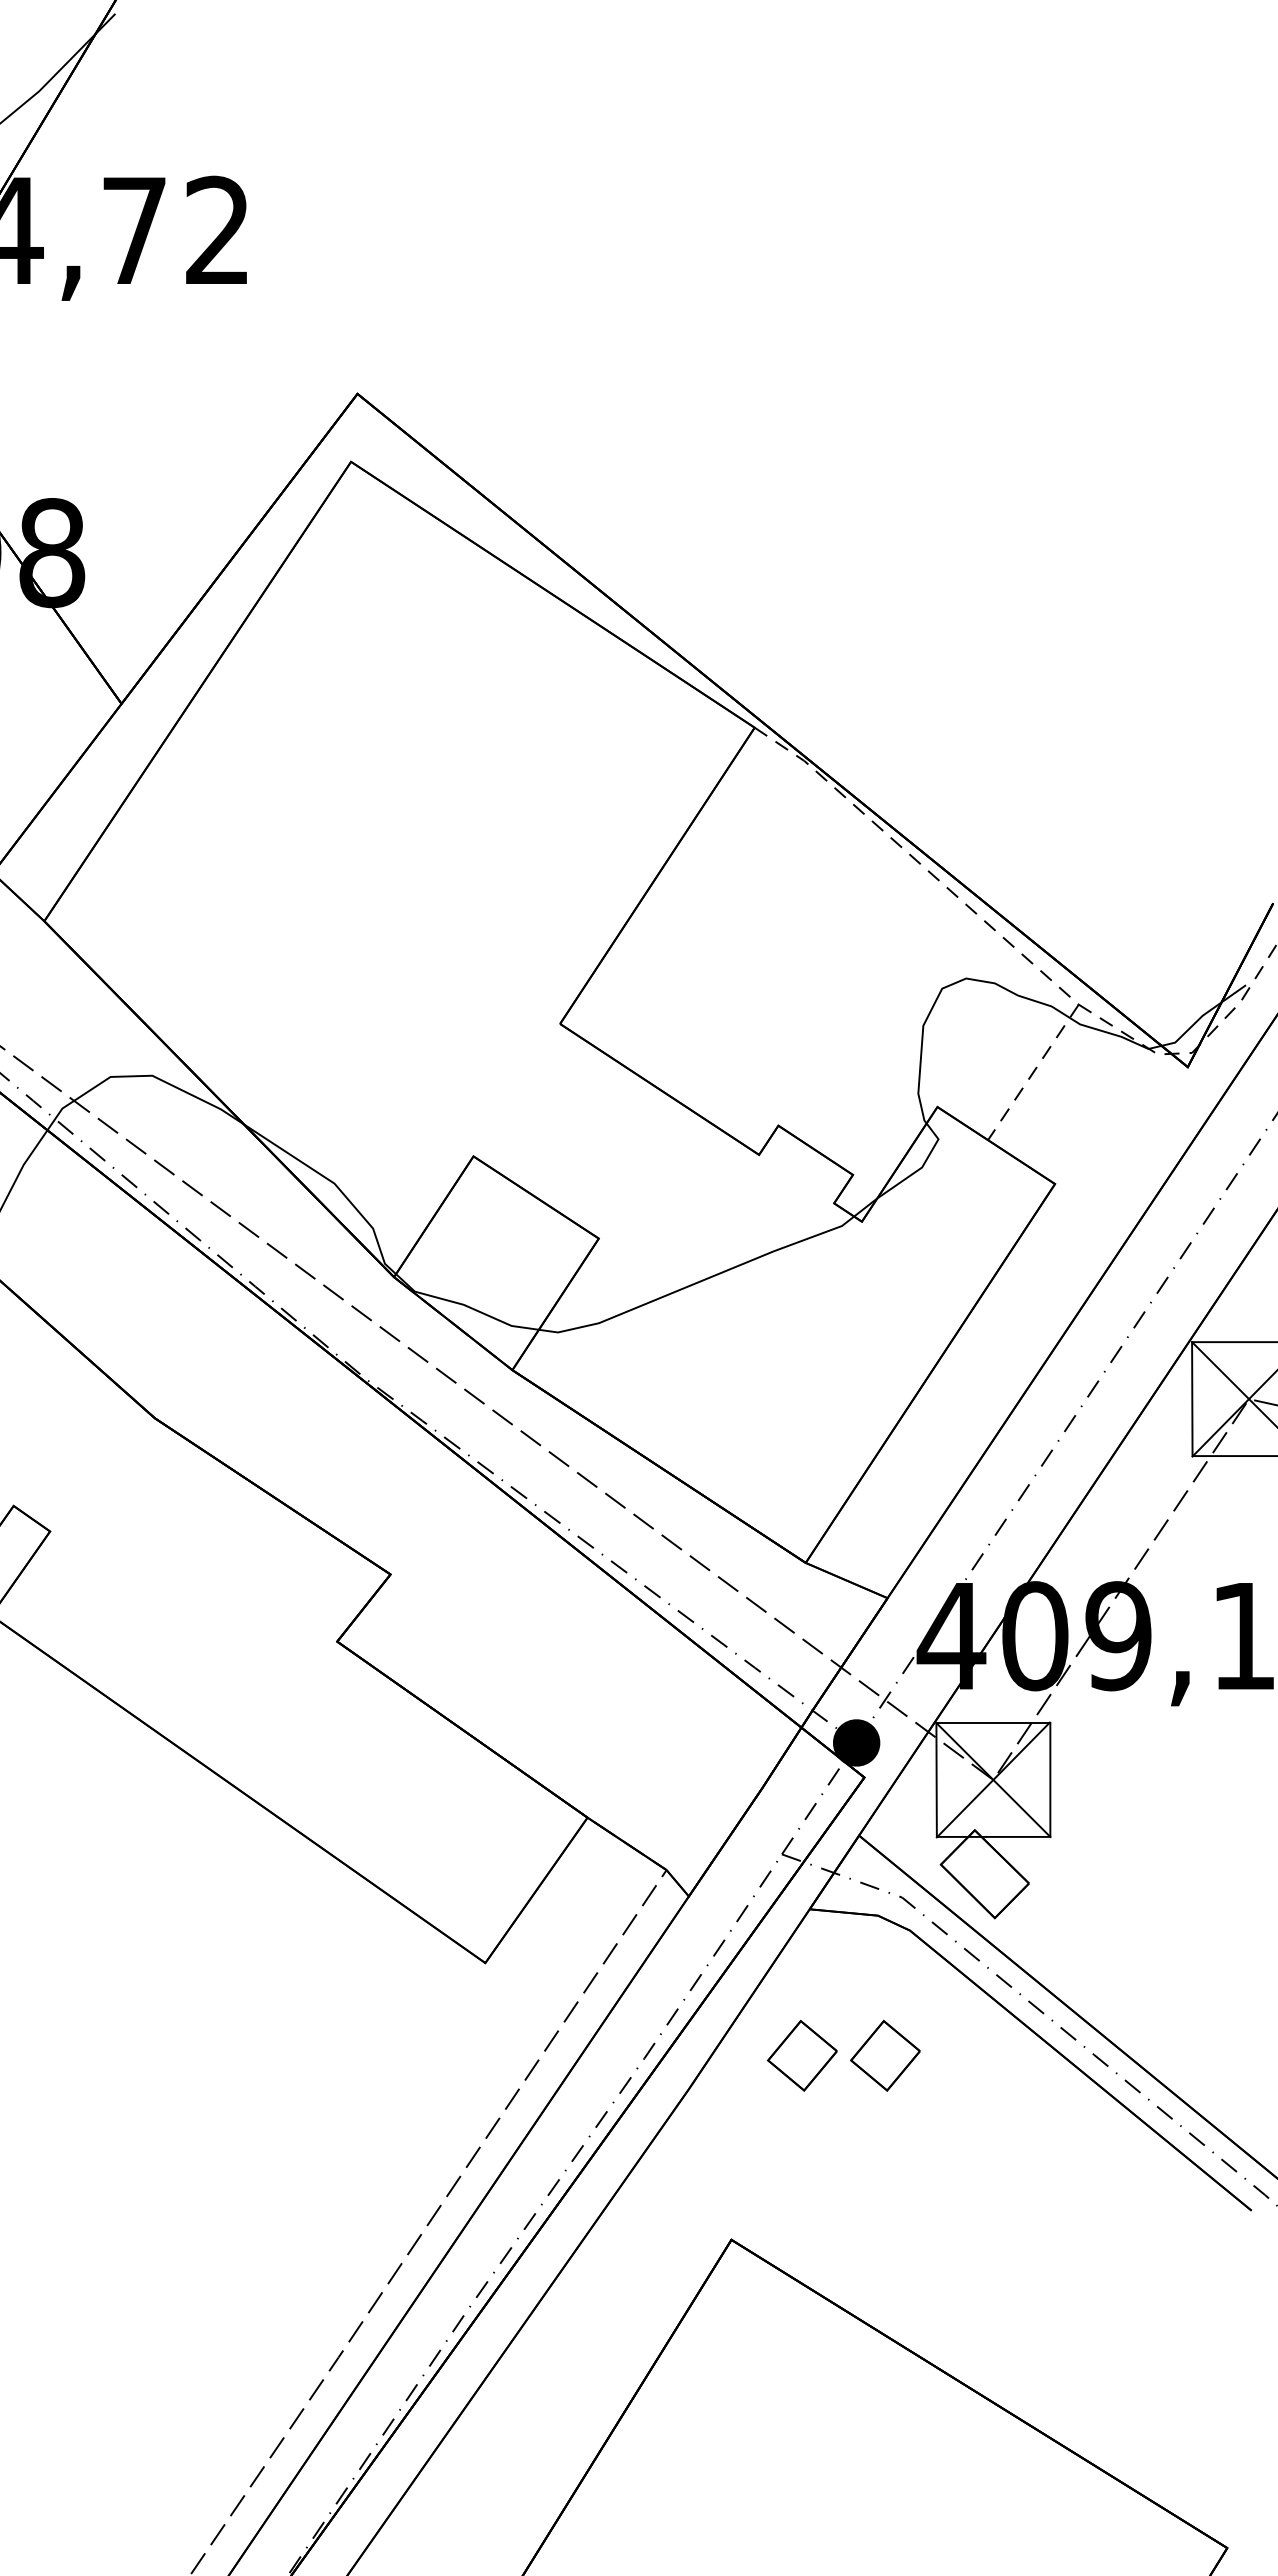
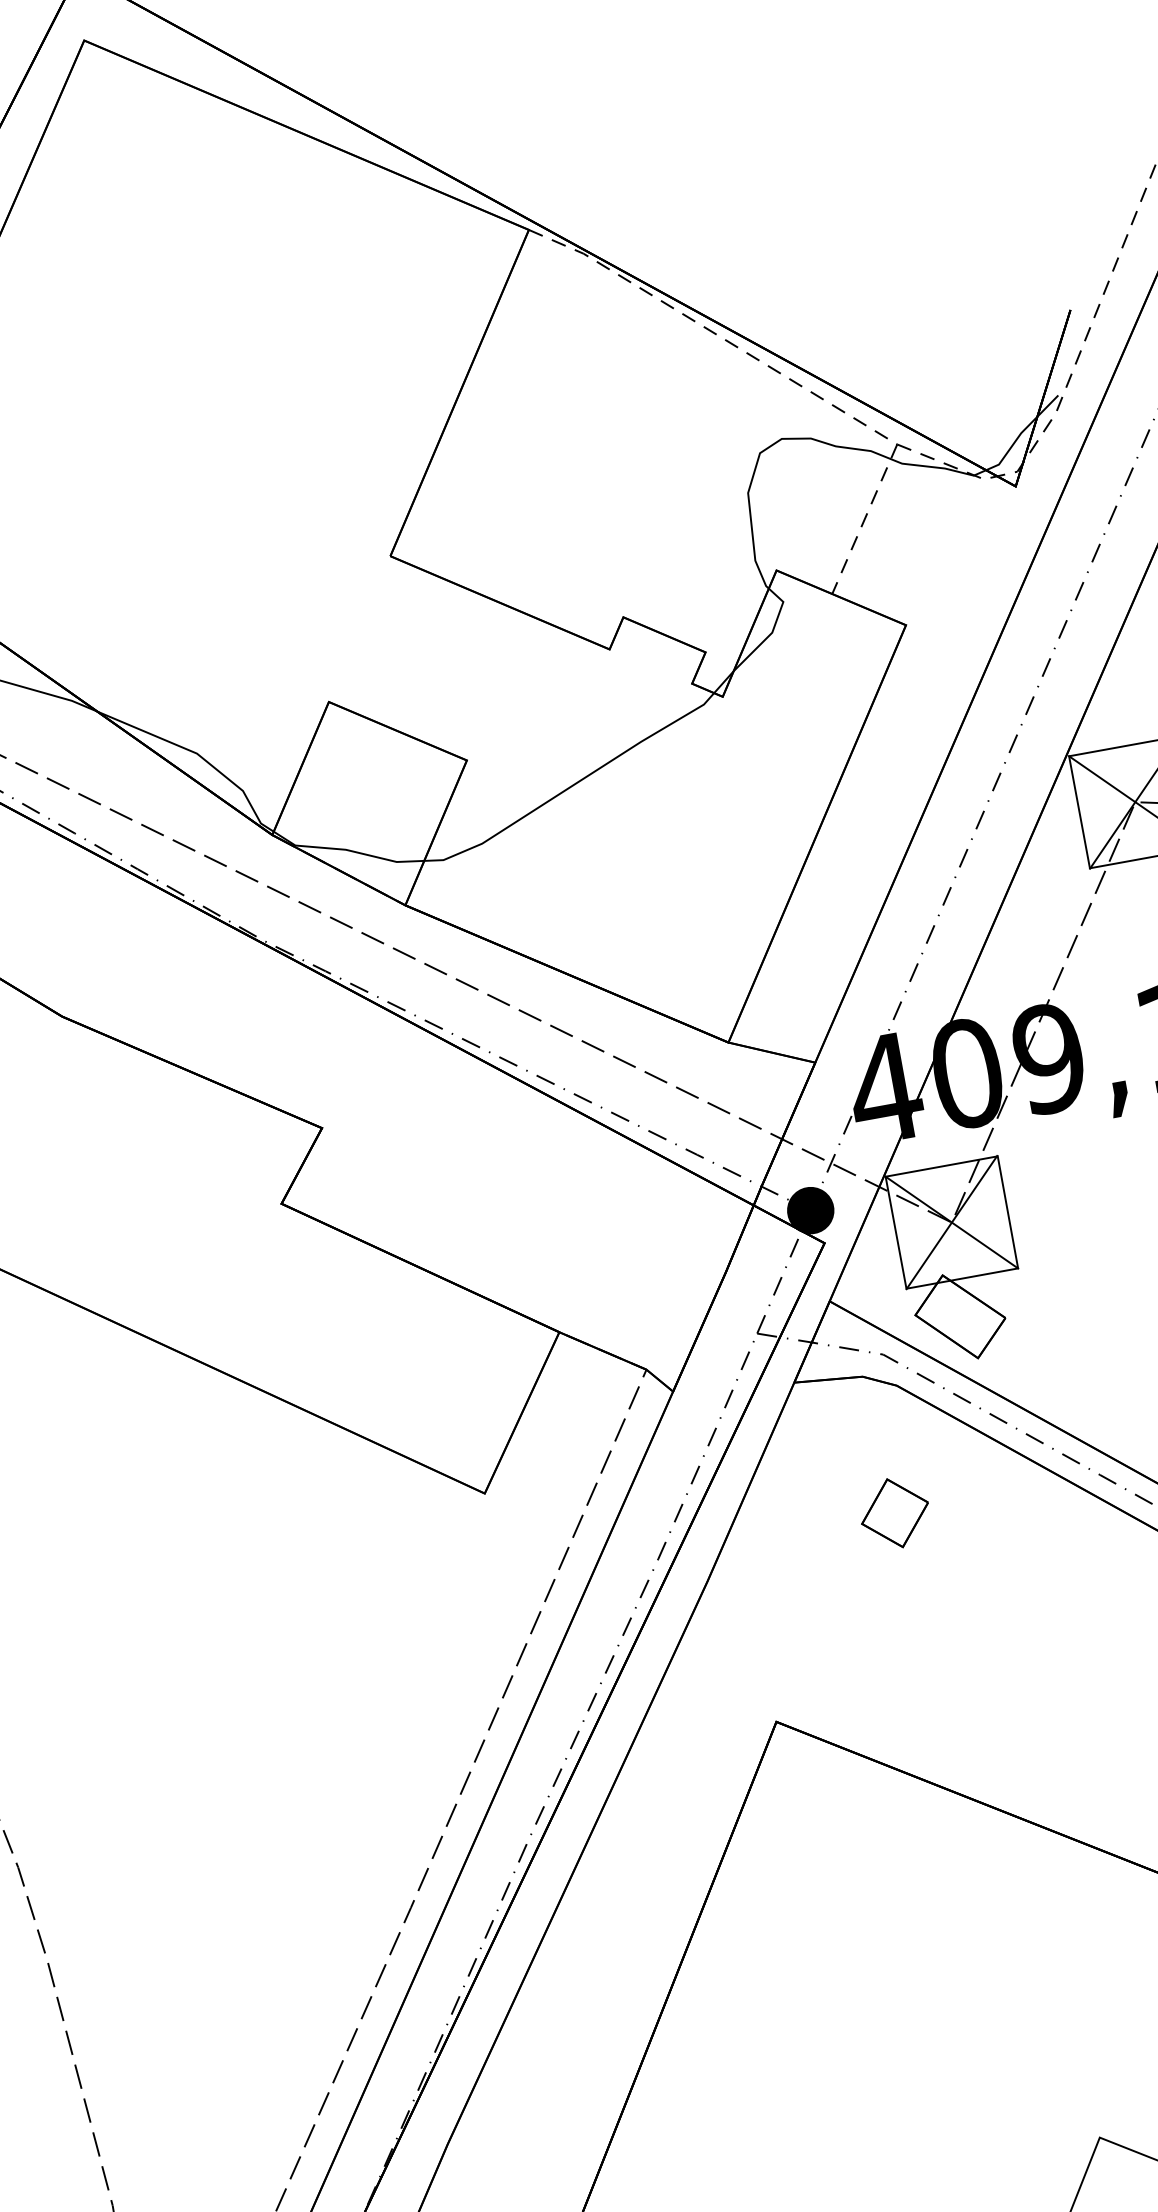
part: (802, 2055) -> (813, 1527), removed

